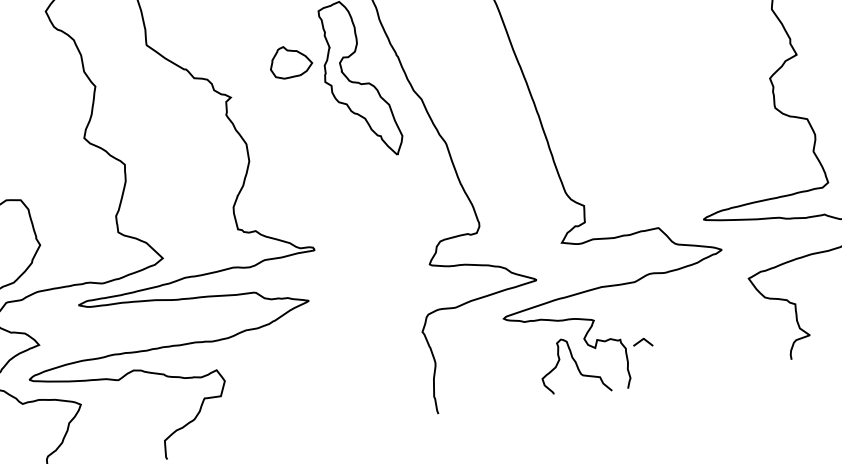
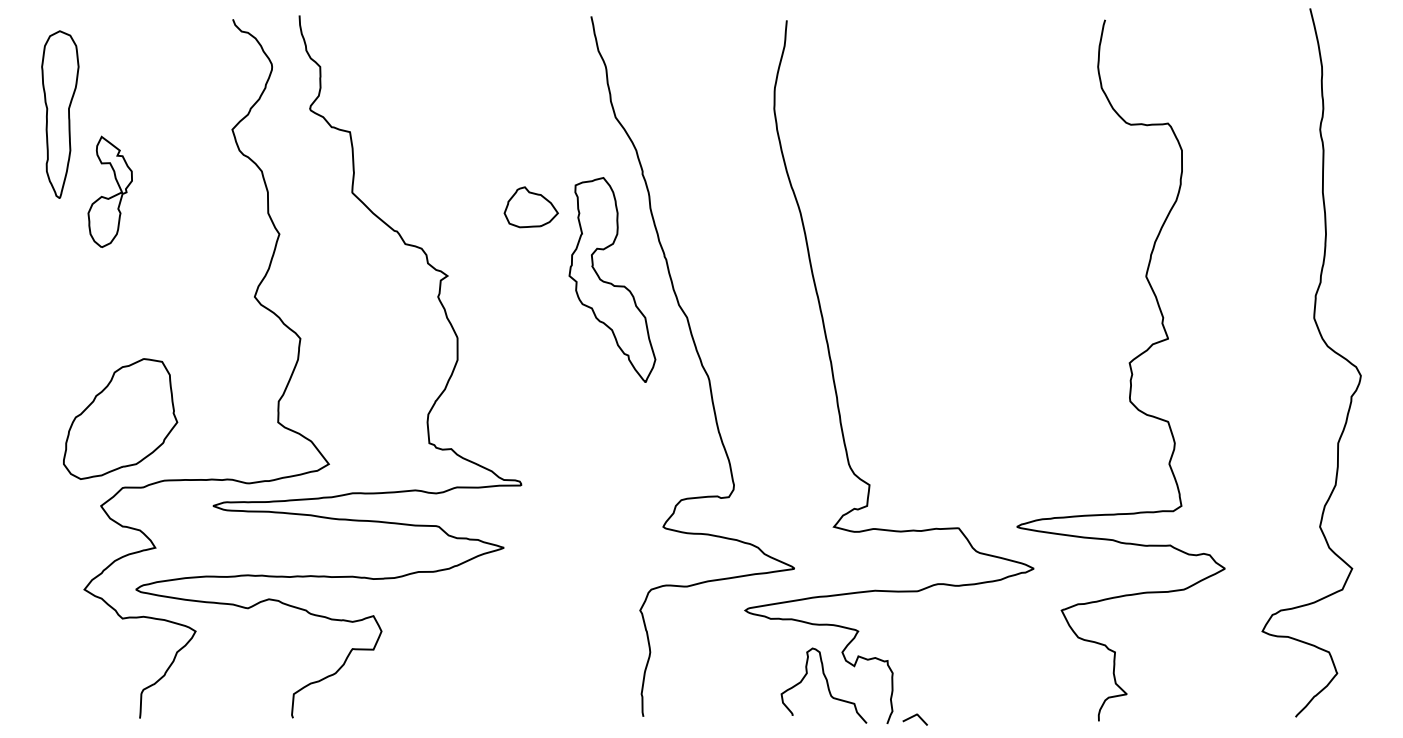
part: (290, 62) -> (530, 207), moved
curve: (641, 341) -> (913, 717), moved

